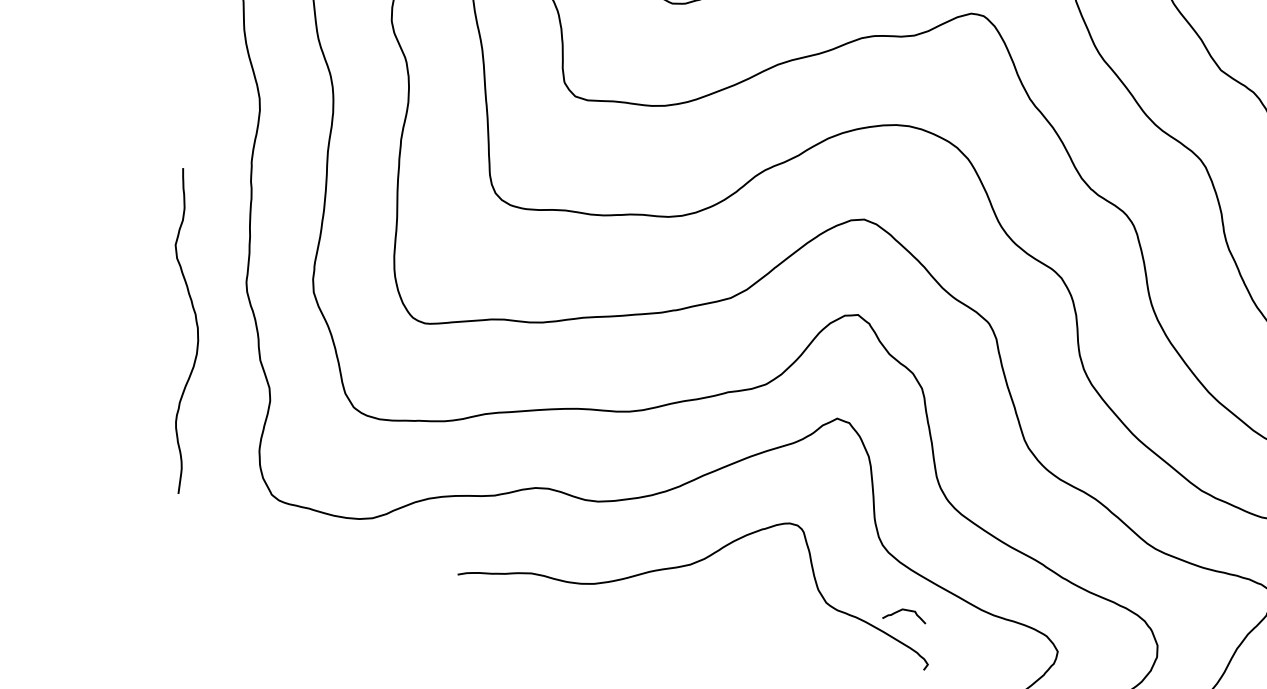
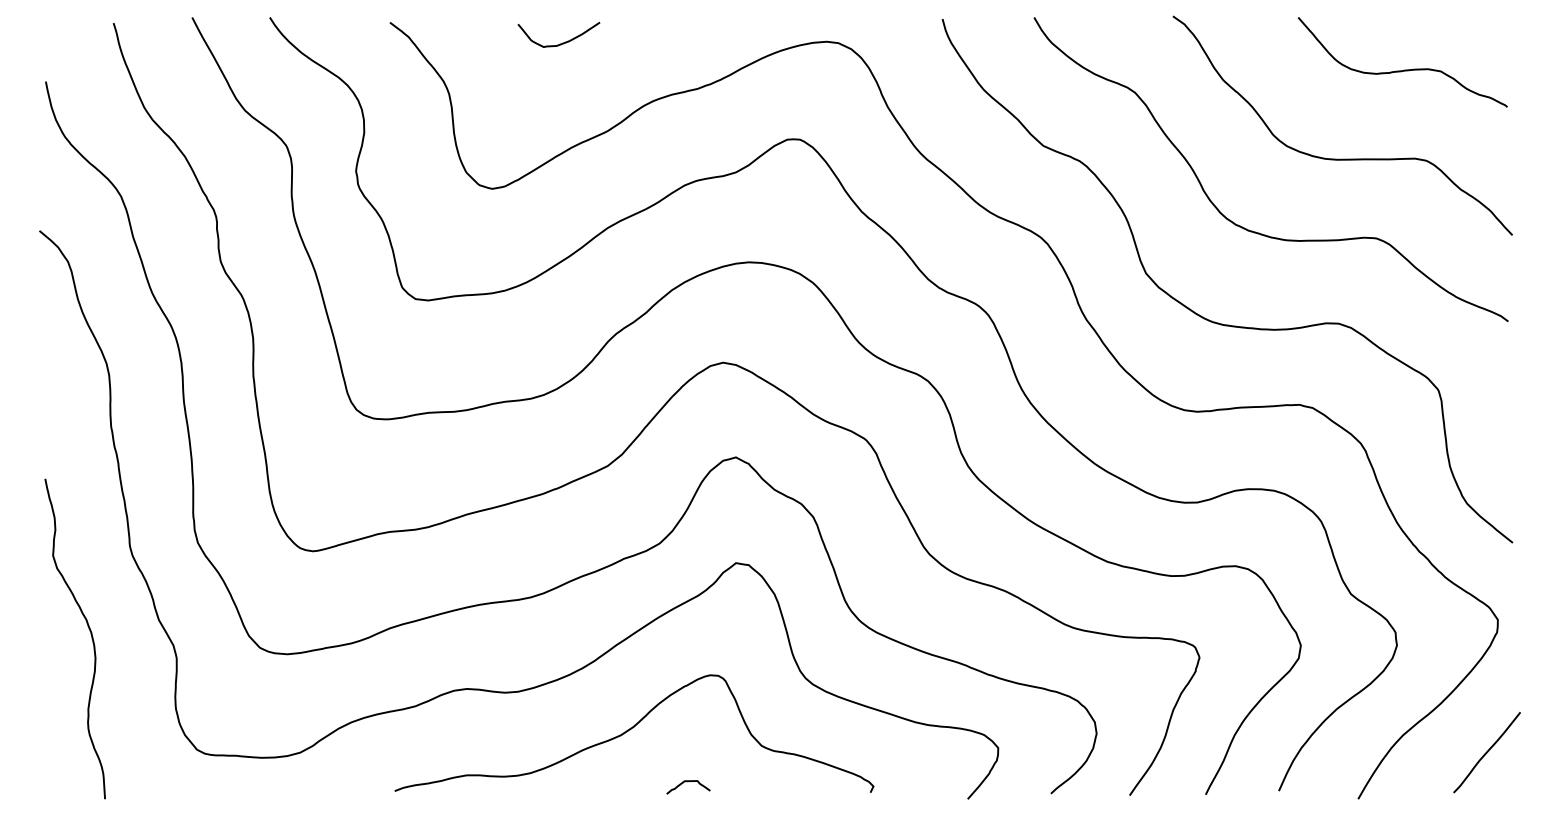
curve: (196, 329) -> (90, 634), moved
curve: (906, 611) -> (688, 782), moved

